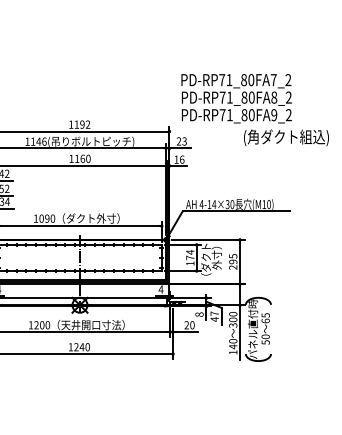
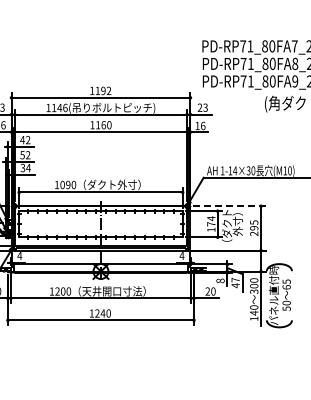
text: (201, 204) -> (222, 170), 4-14×30 -> 1-14×30
line: (208, 239) -> (229, 205), solid -> dashed

